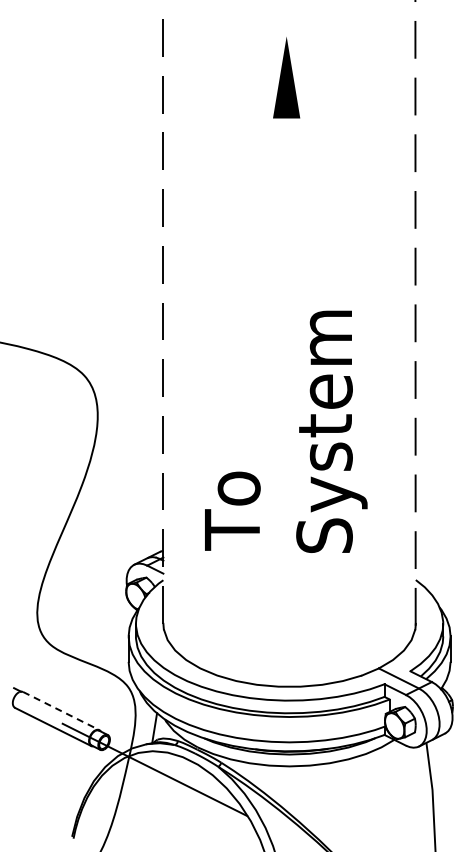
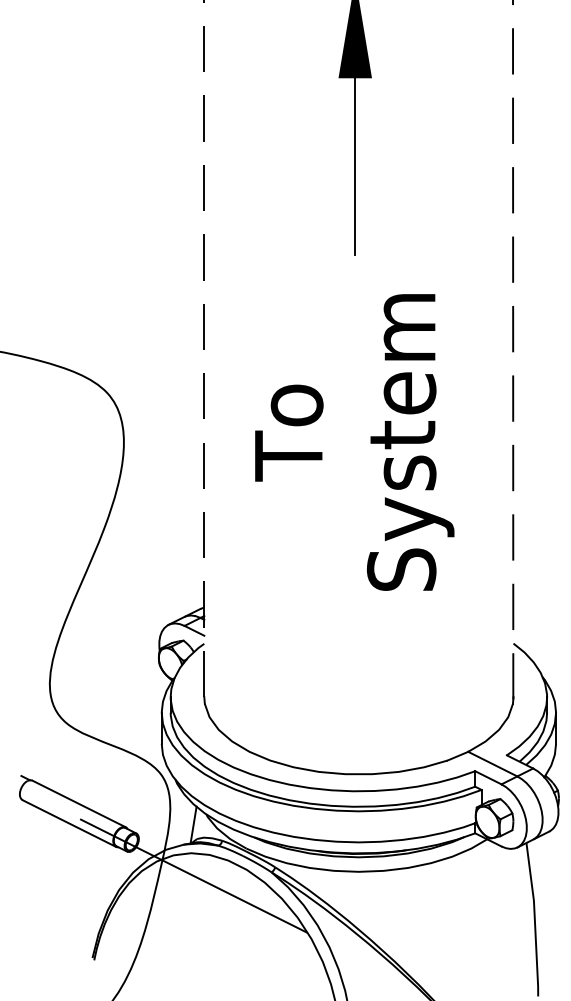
line: (286, 190) -> (355, 166), added
text: (331, 431) -> (410, 442), moved
text: (232, 510) -> (288, 432), moved
line: (61, 711) -> (79, 804), dashed -> solid

